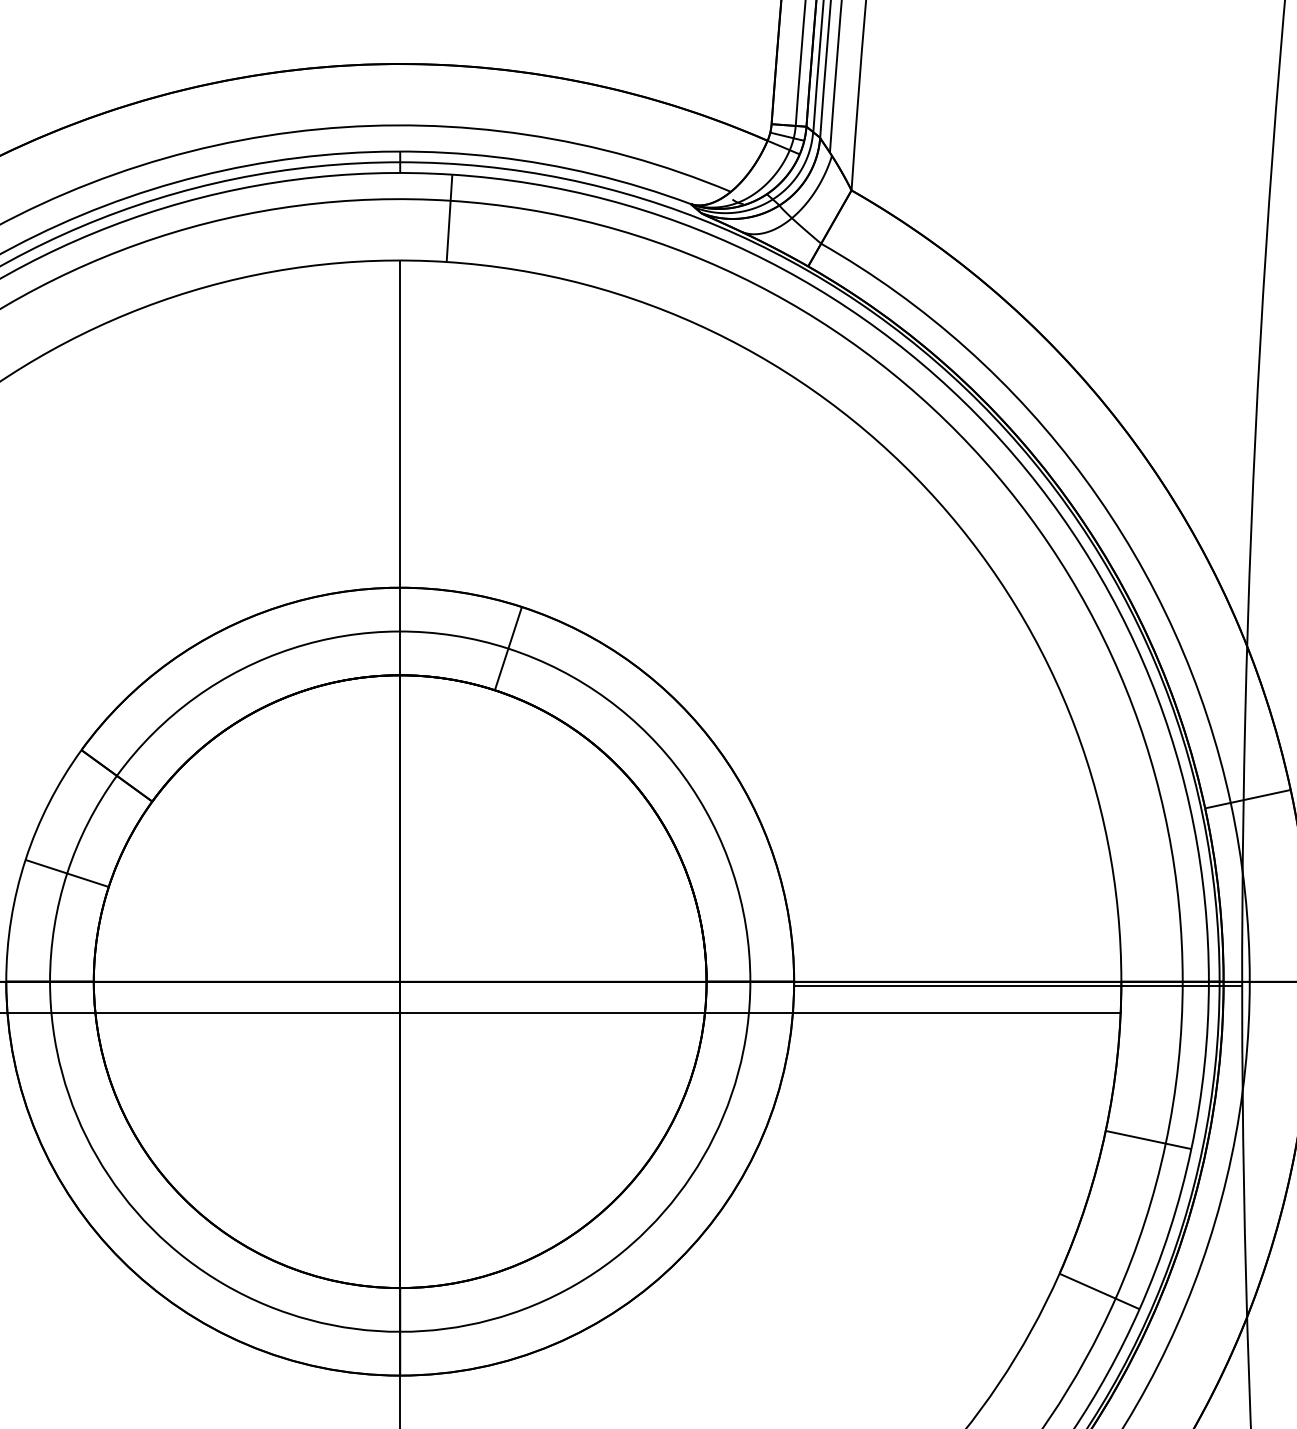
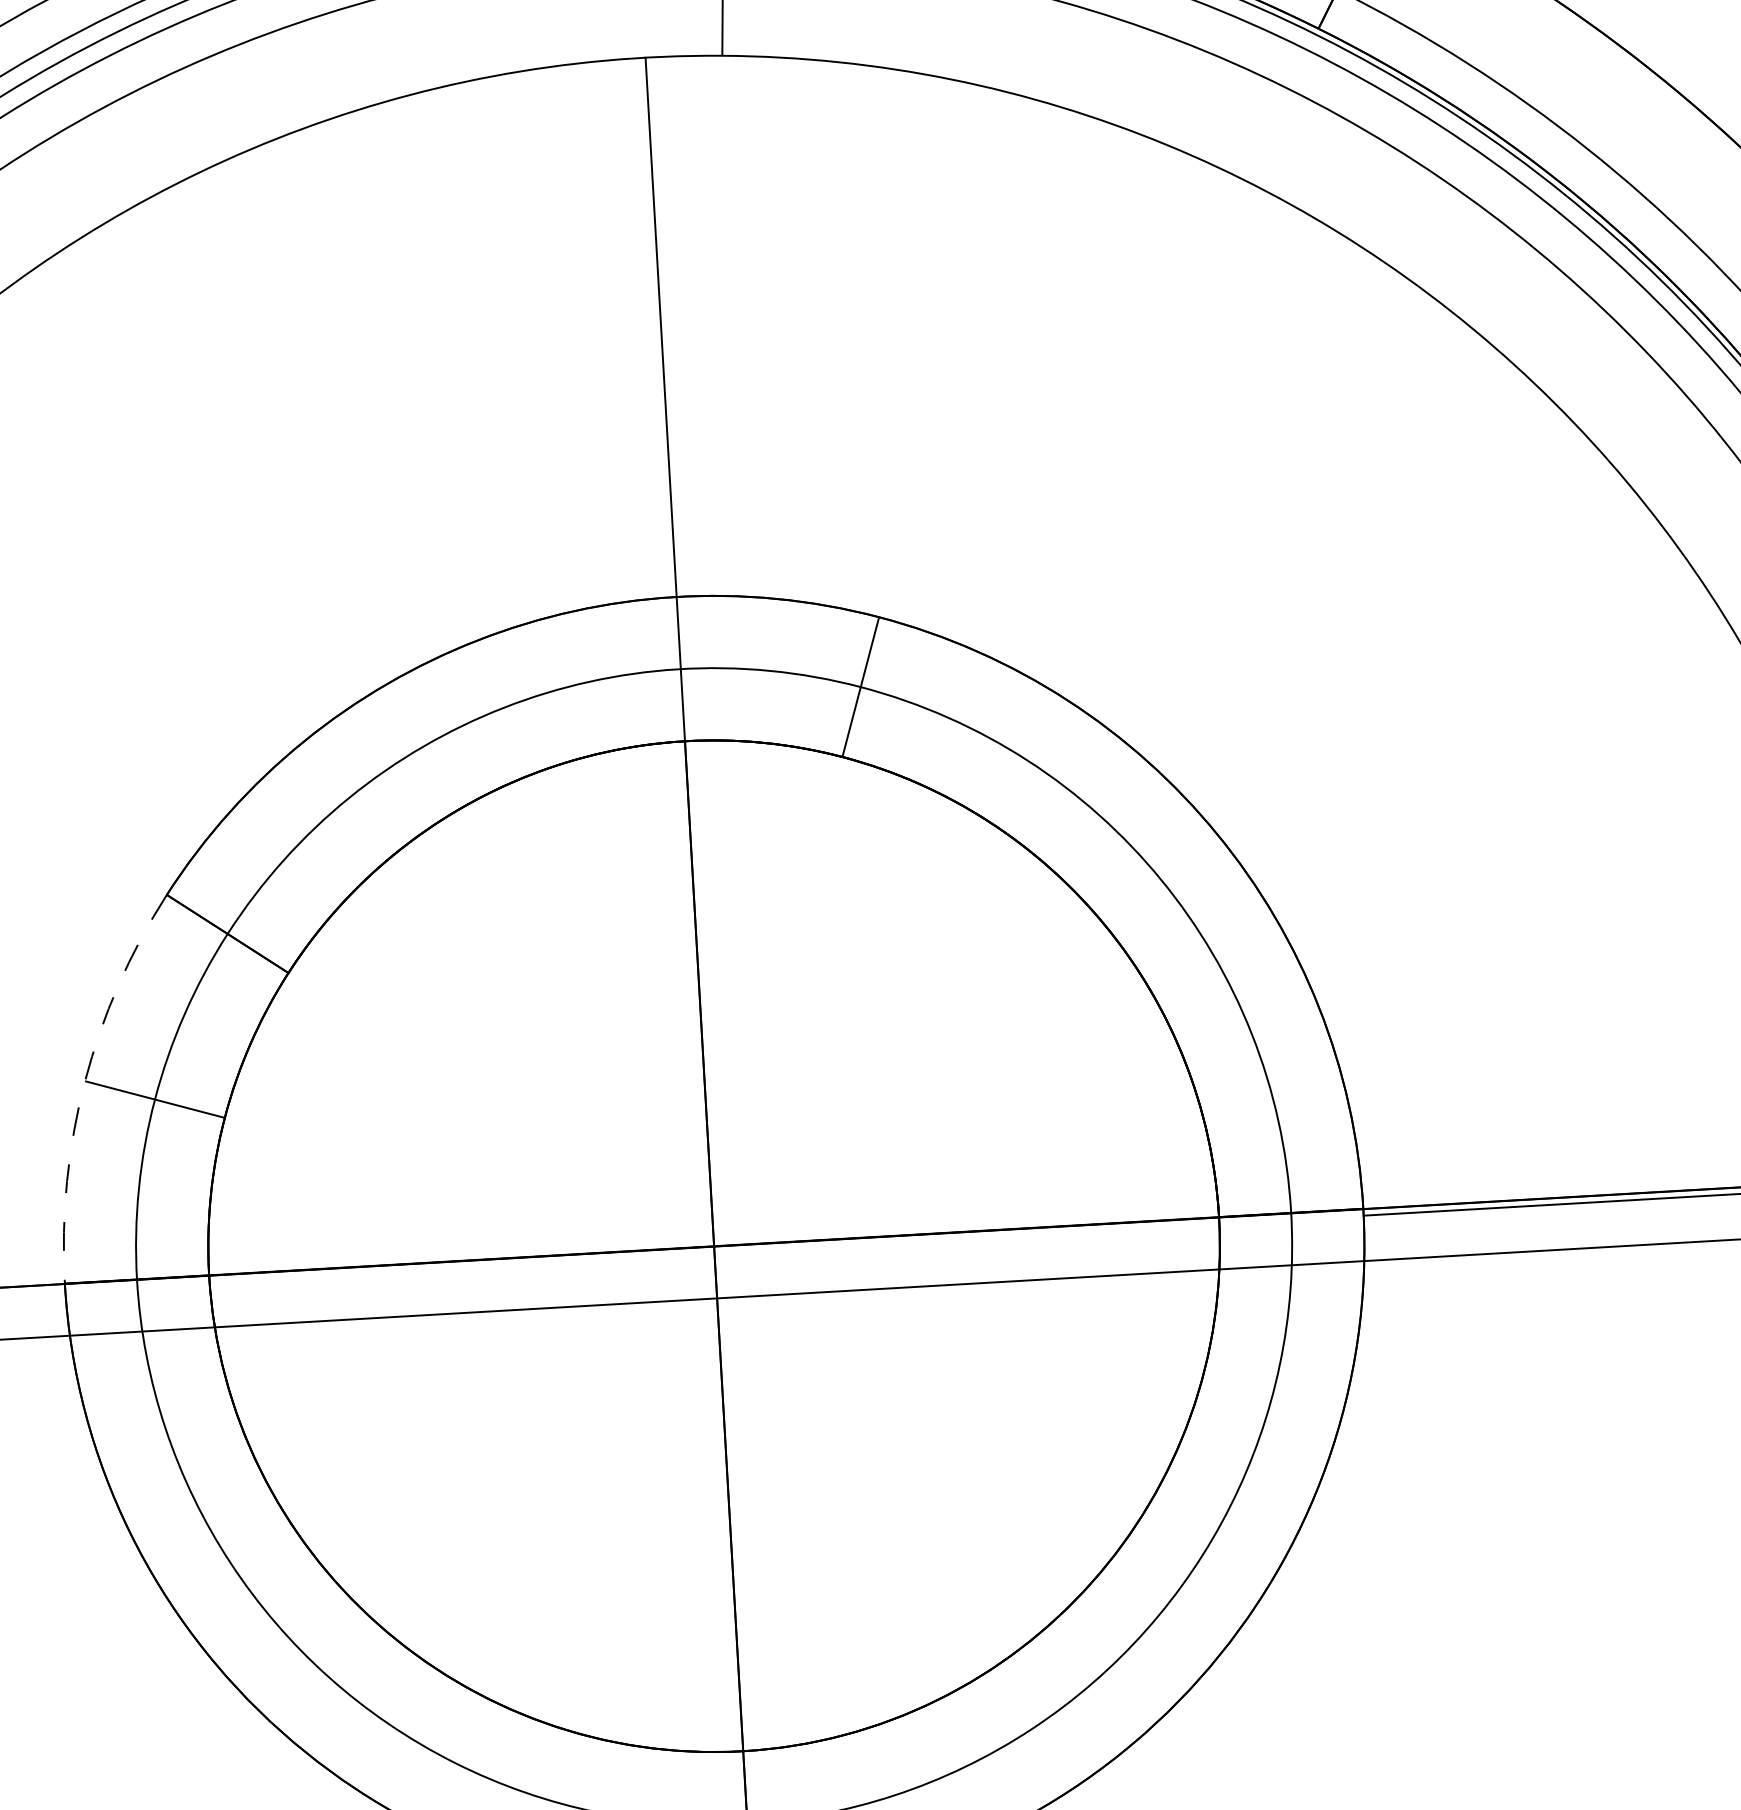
arc: (25, 859) -> (84, 1080), solid -> dashed

